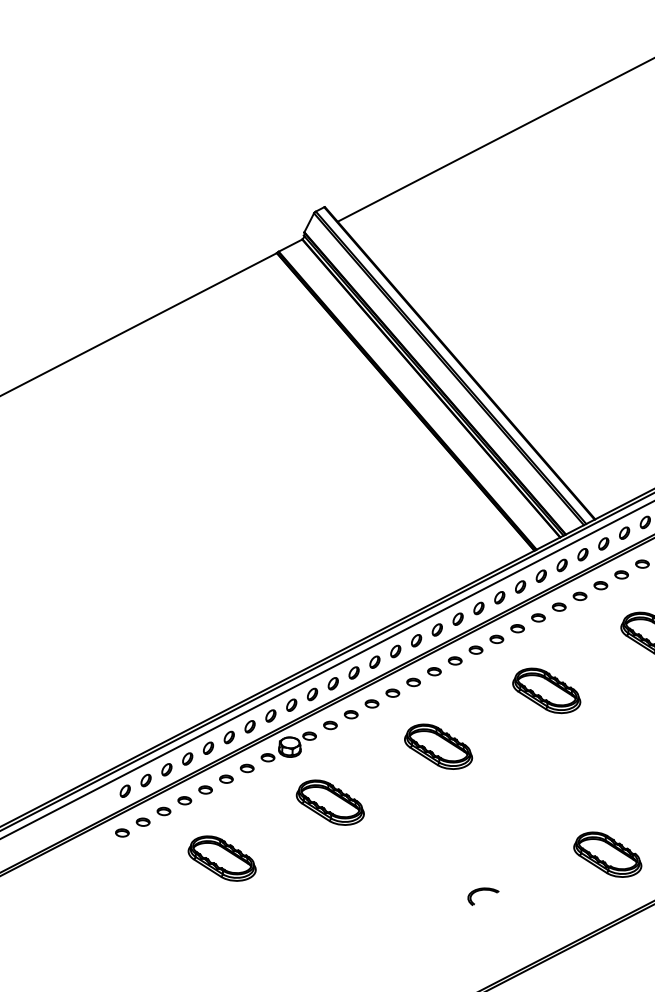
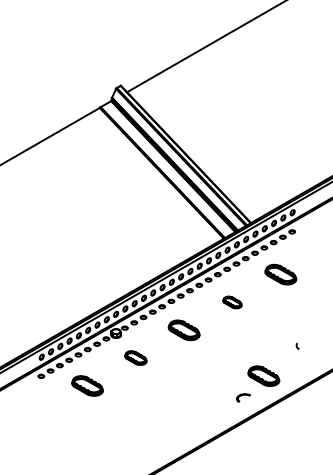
part: (546, 690) -> (232, 302), size x0.6
part: (329, 801) -> (135, 357), size x0.7
part: (482, 895) -> (243, 397), moved

